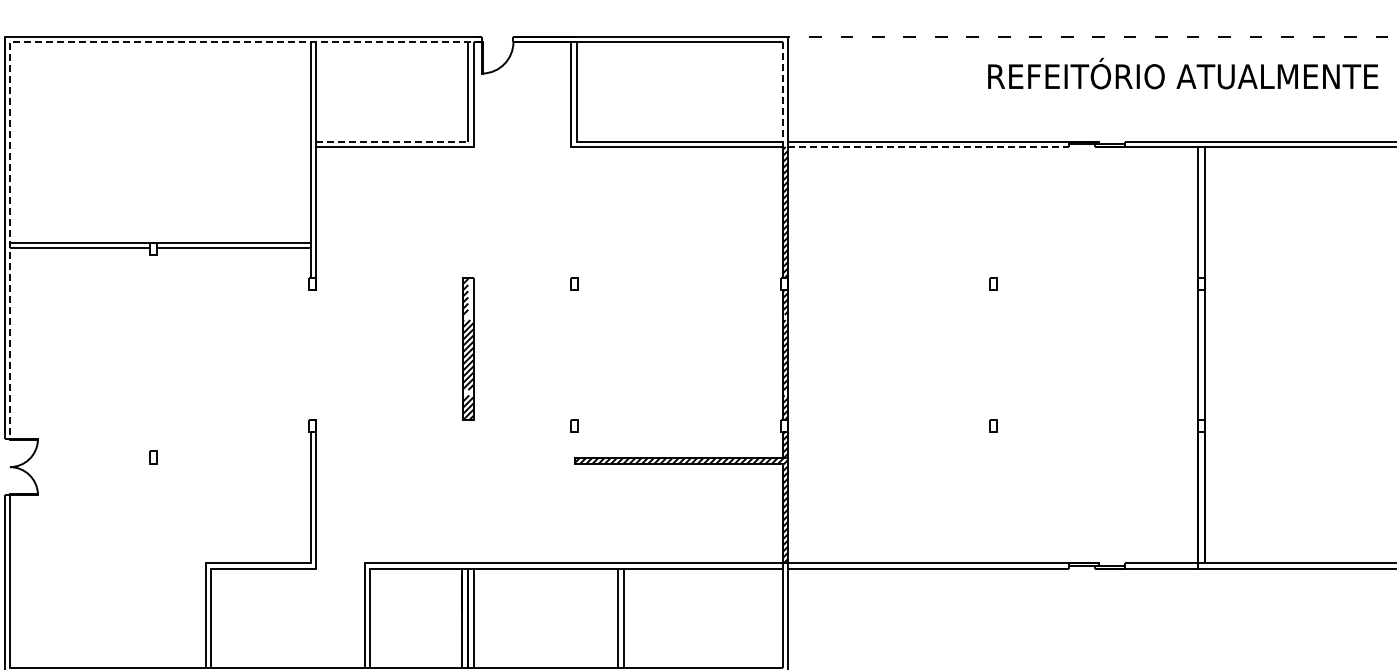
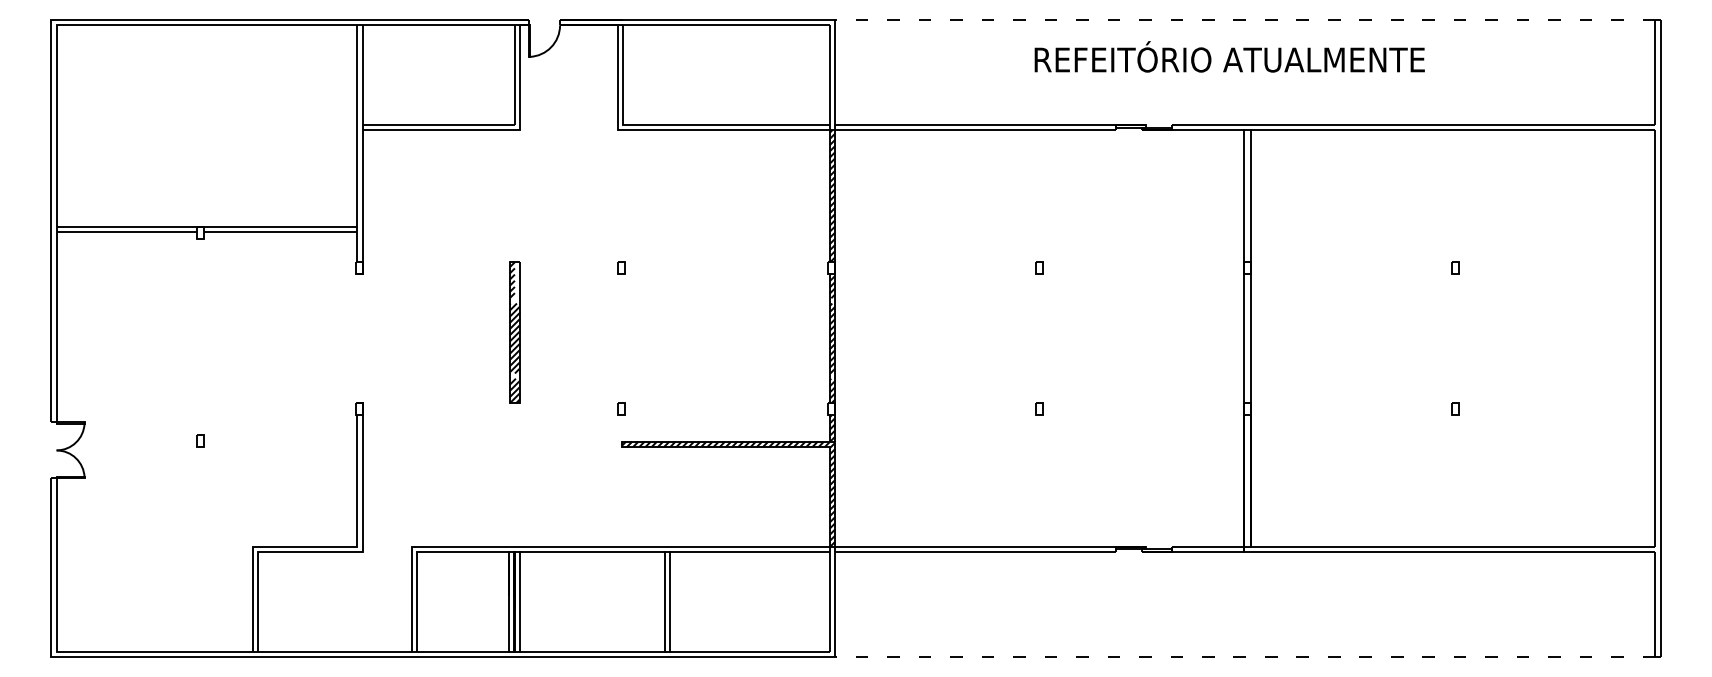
line: (45, 42) -> (92, 25), dashed -> solid
line: (391, 142) -> (438, 125), dashed -> solid
line: (872, 147) -> (919, 130), dashed -> solid

